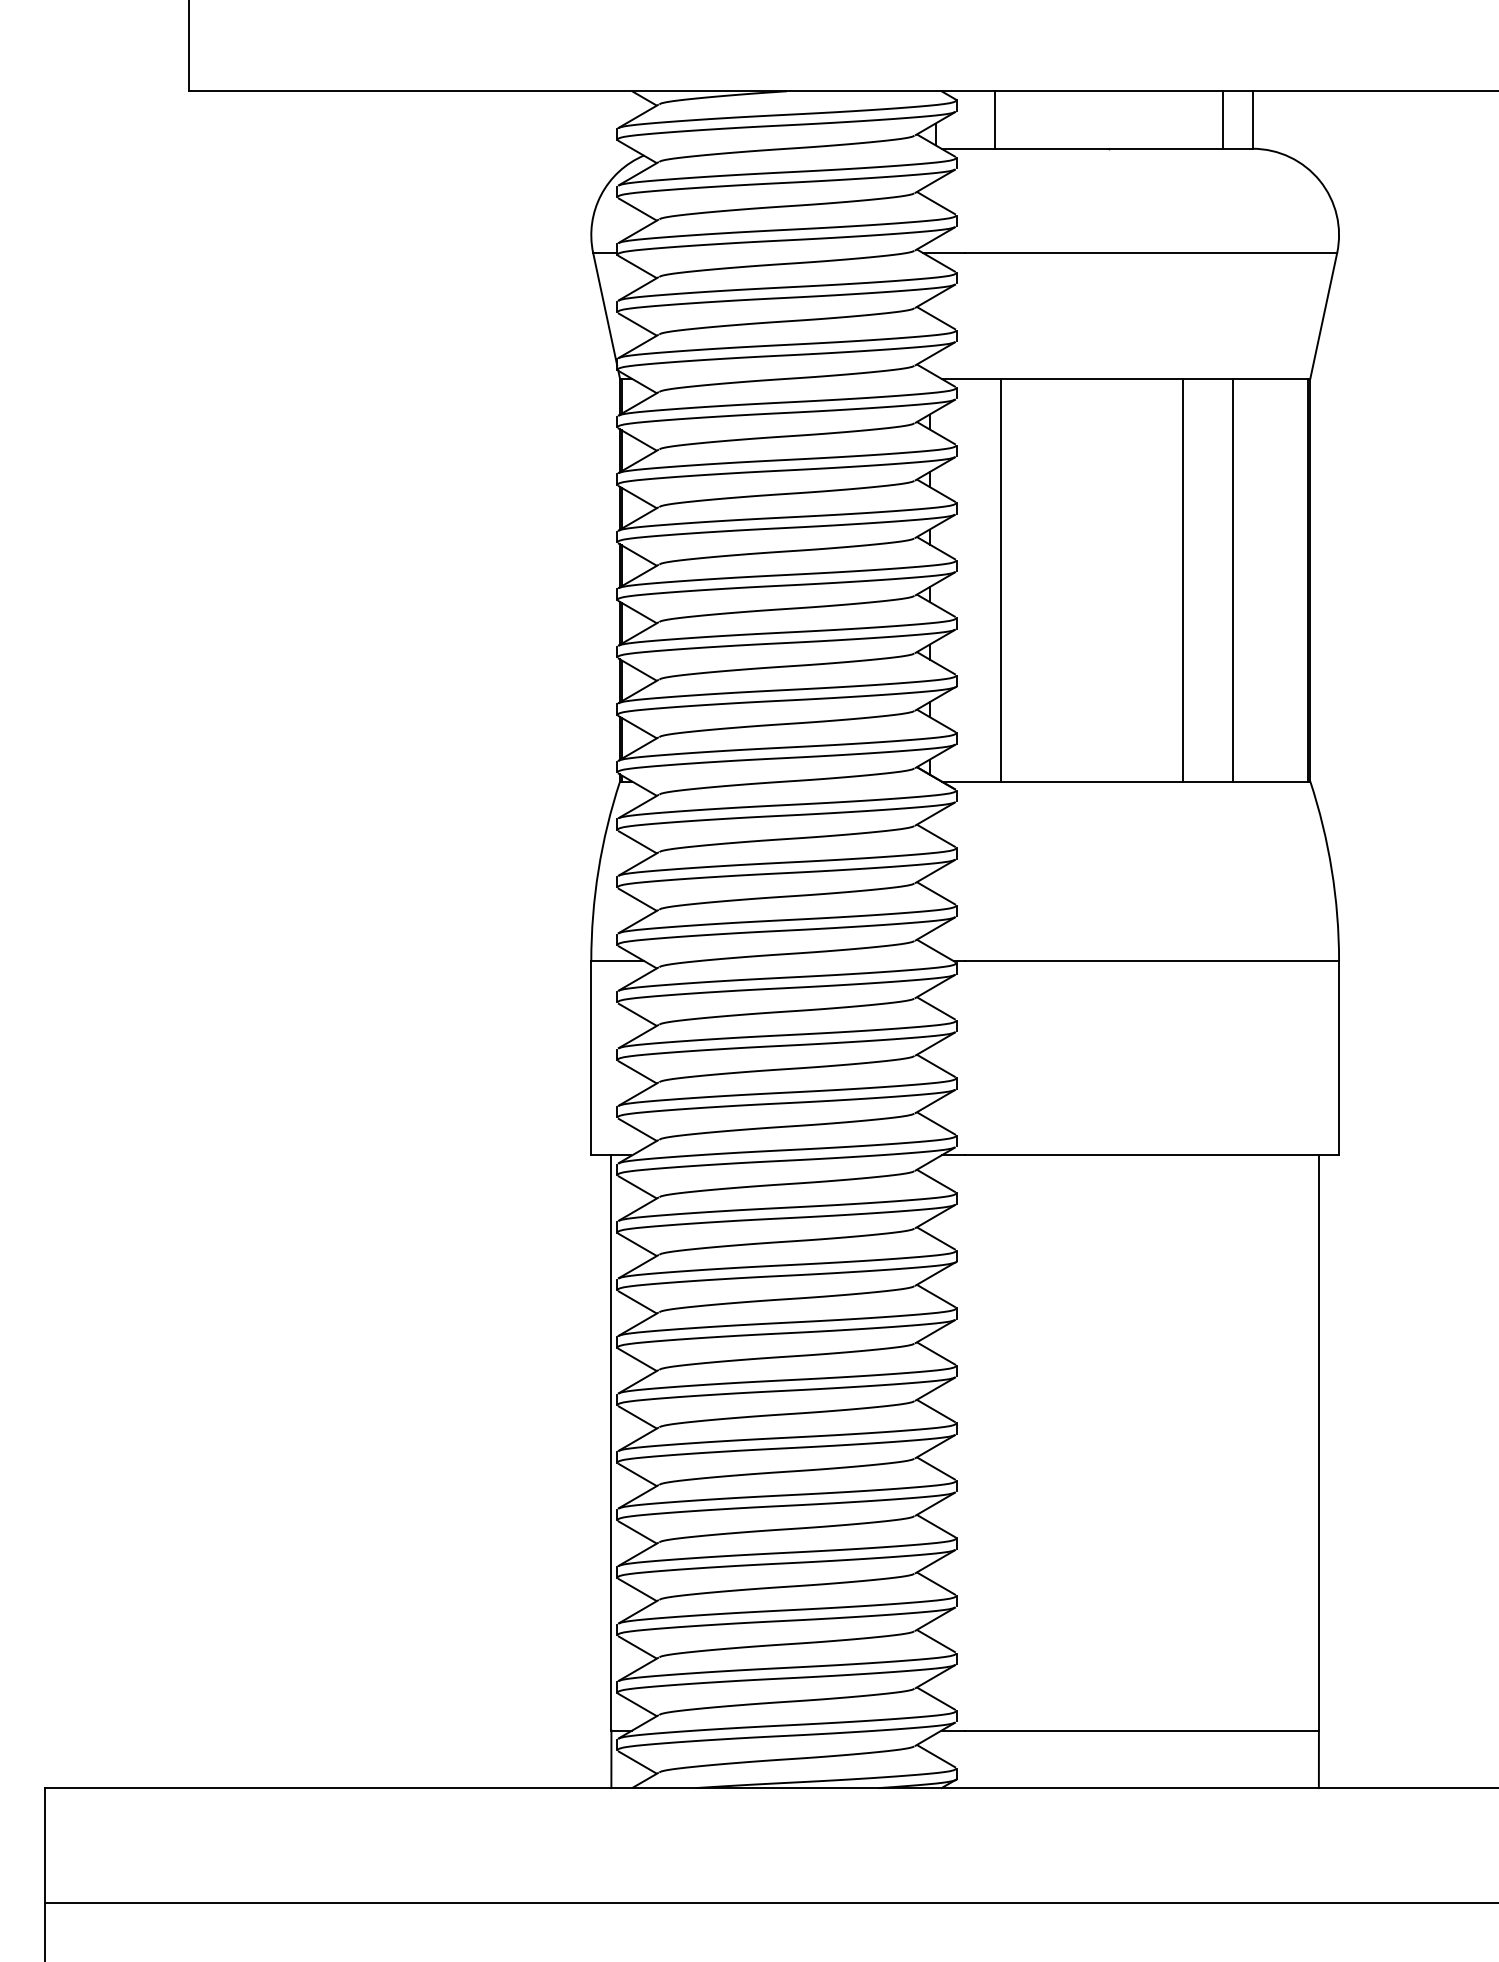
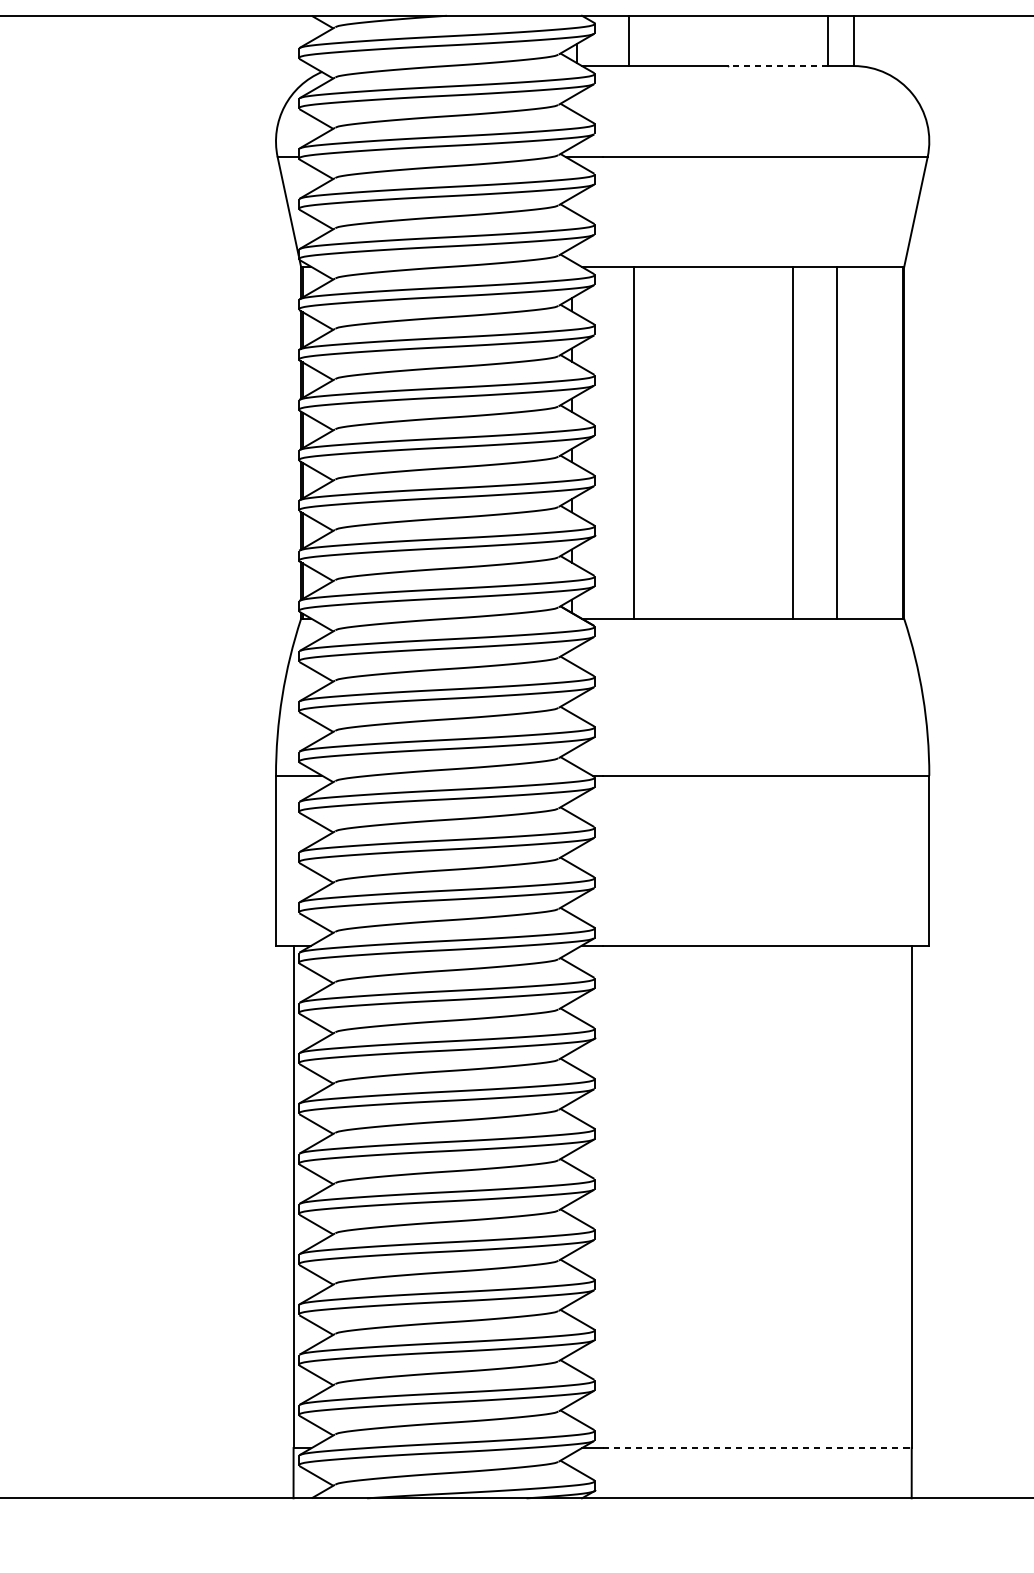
line: (1165, 148) -> (777, 65), solid -> dashed
line: (1142, 1730) -> (757, 1447), solid -> dashed

